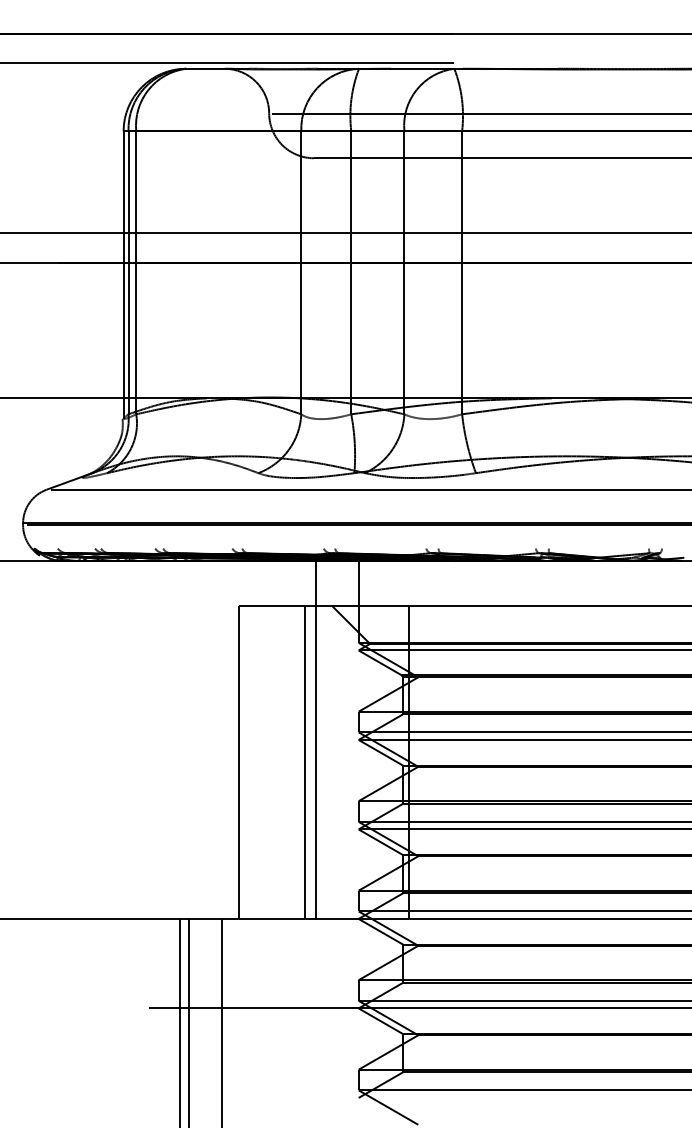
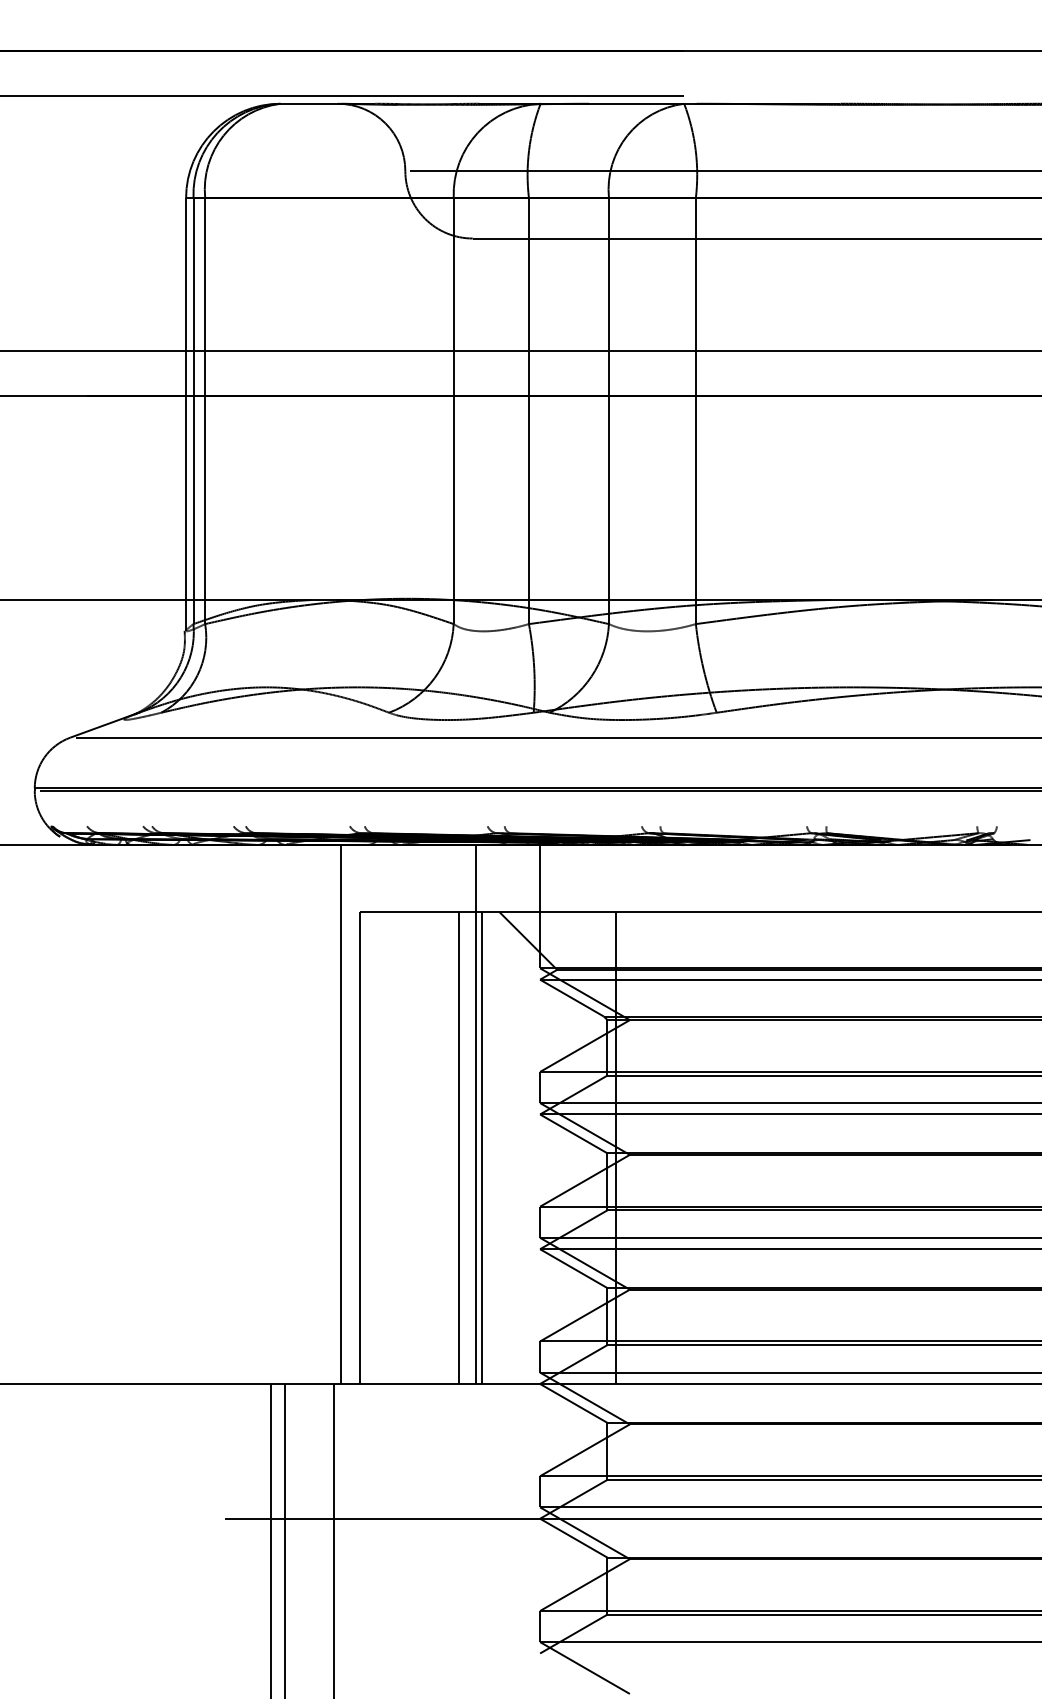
line: (226, 739) -> (341, 1113), added
line: (320, 761) -> (482, 1146), added

